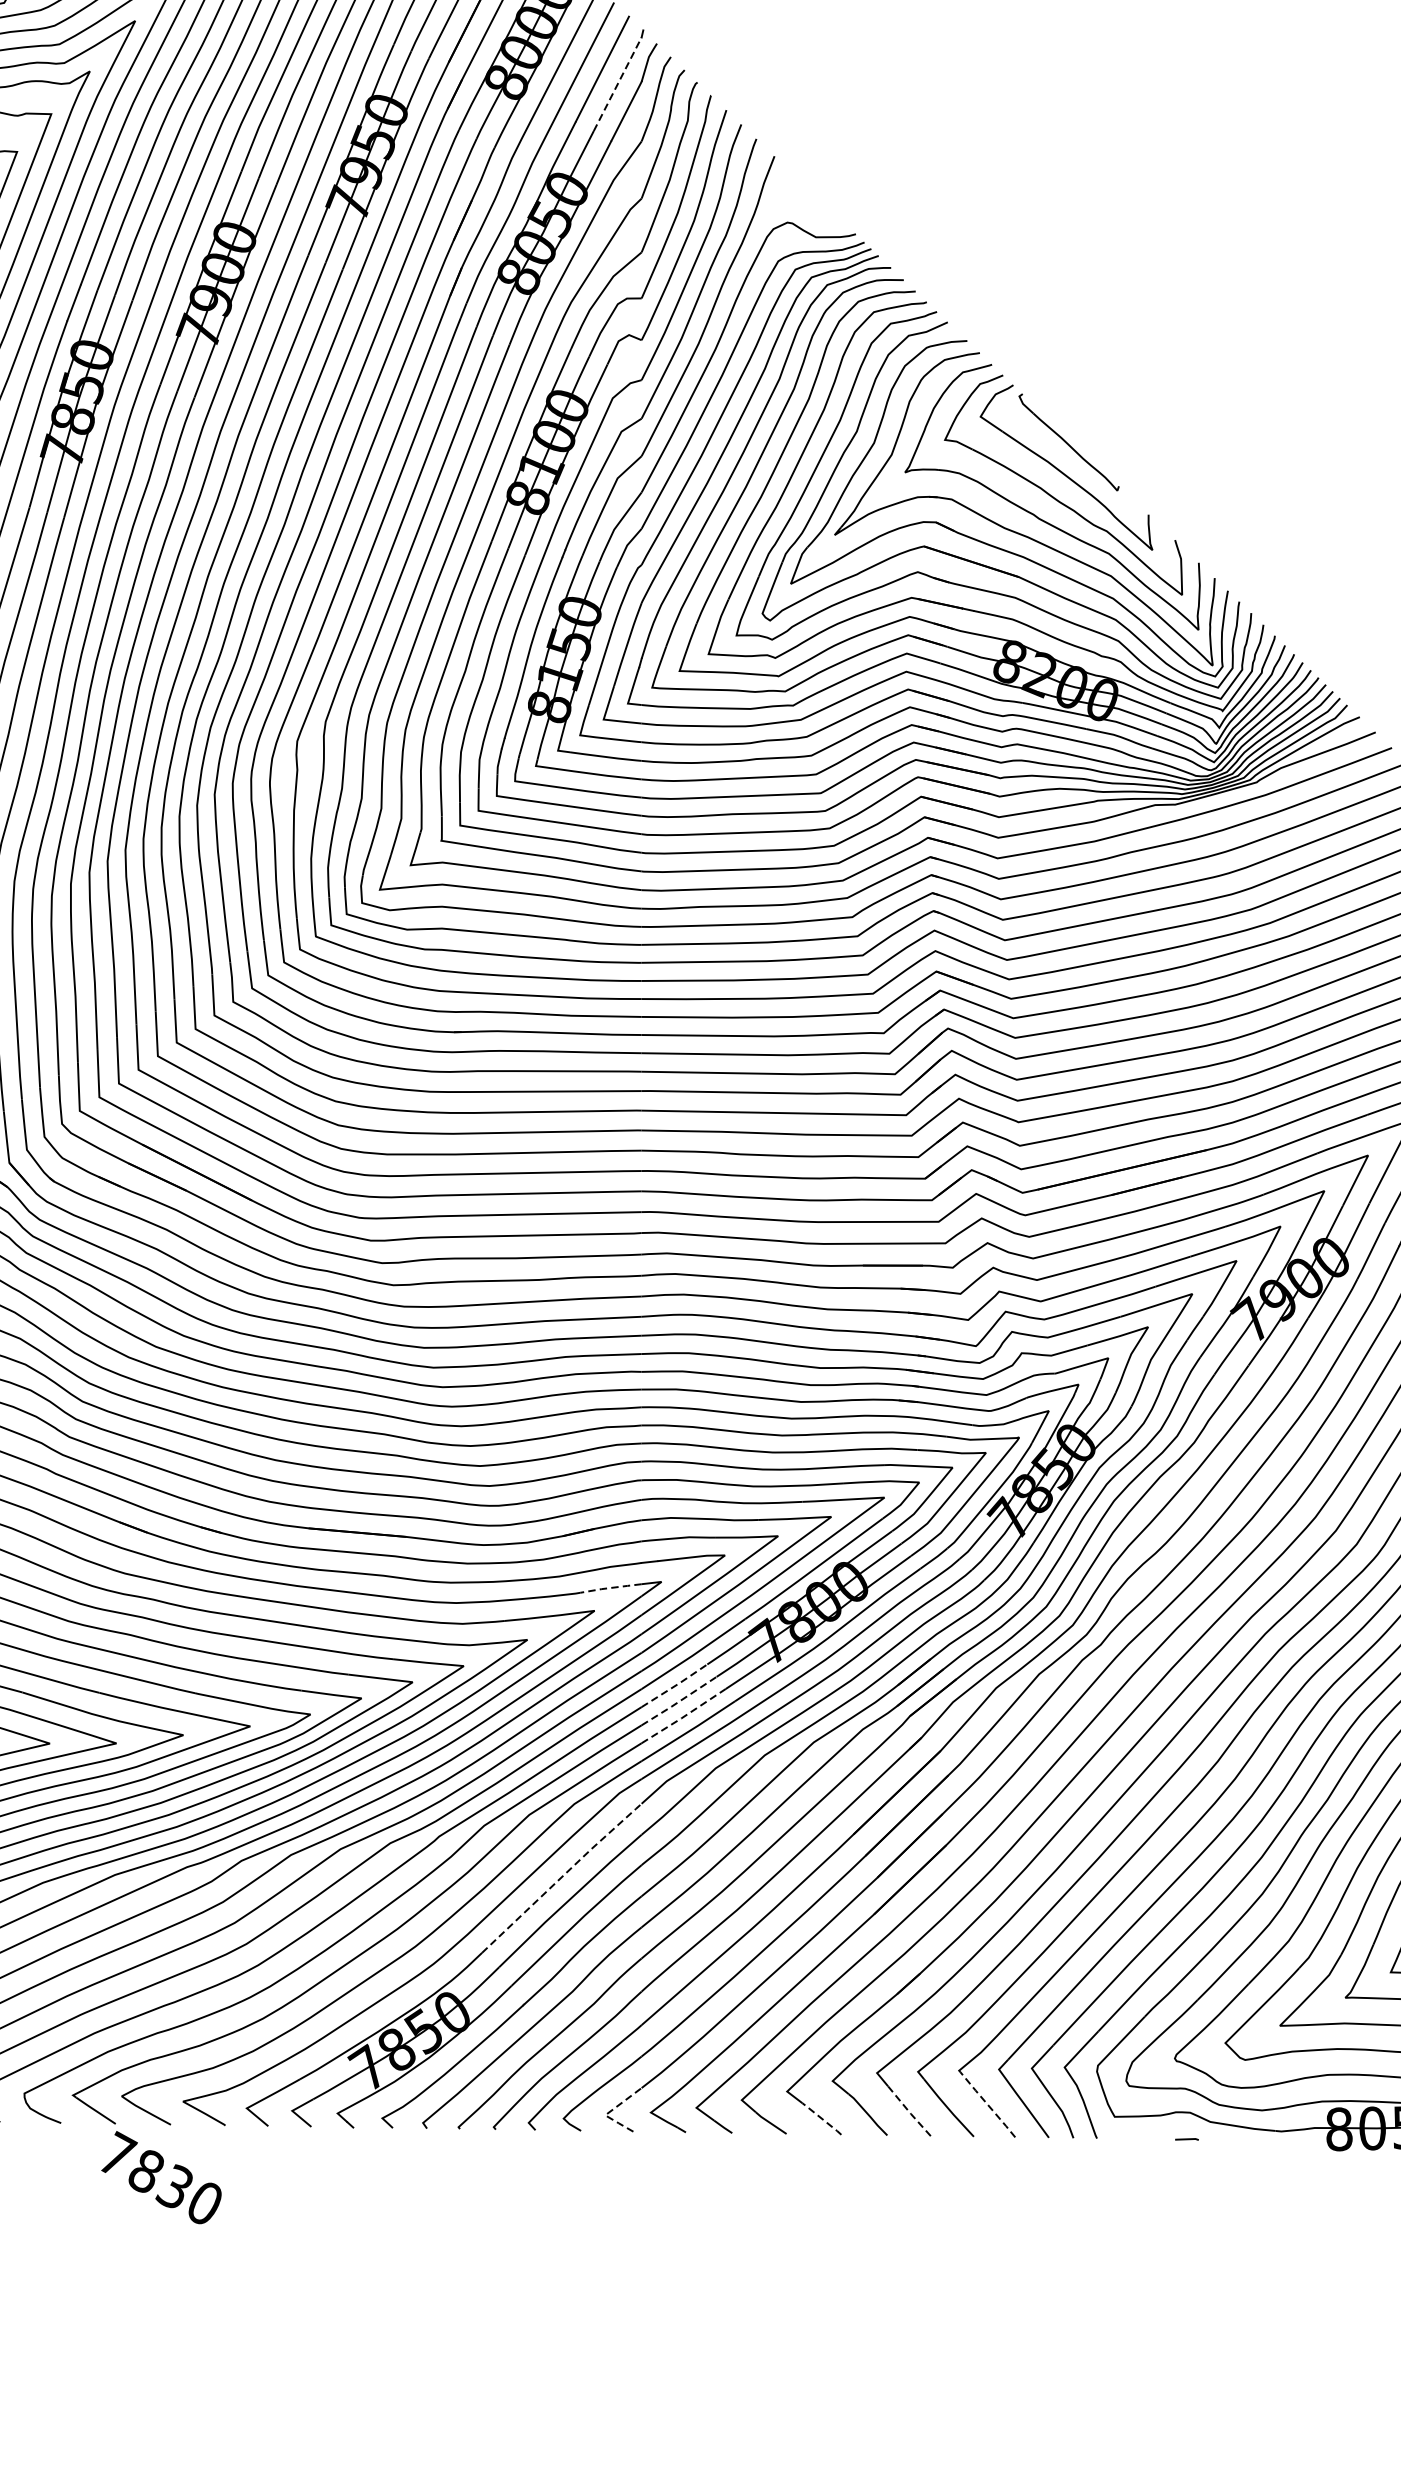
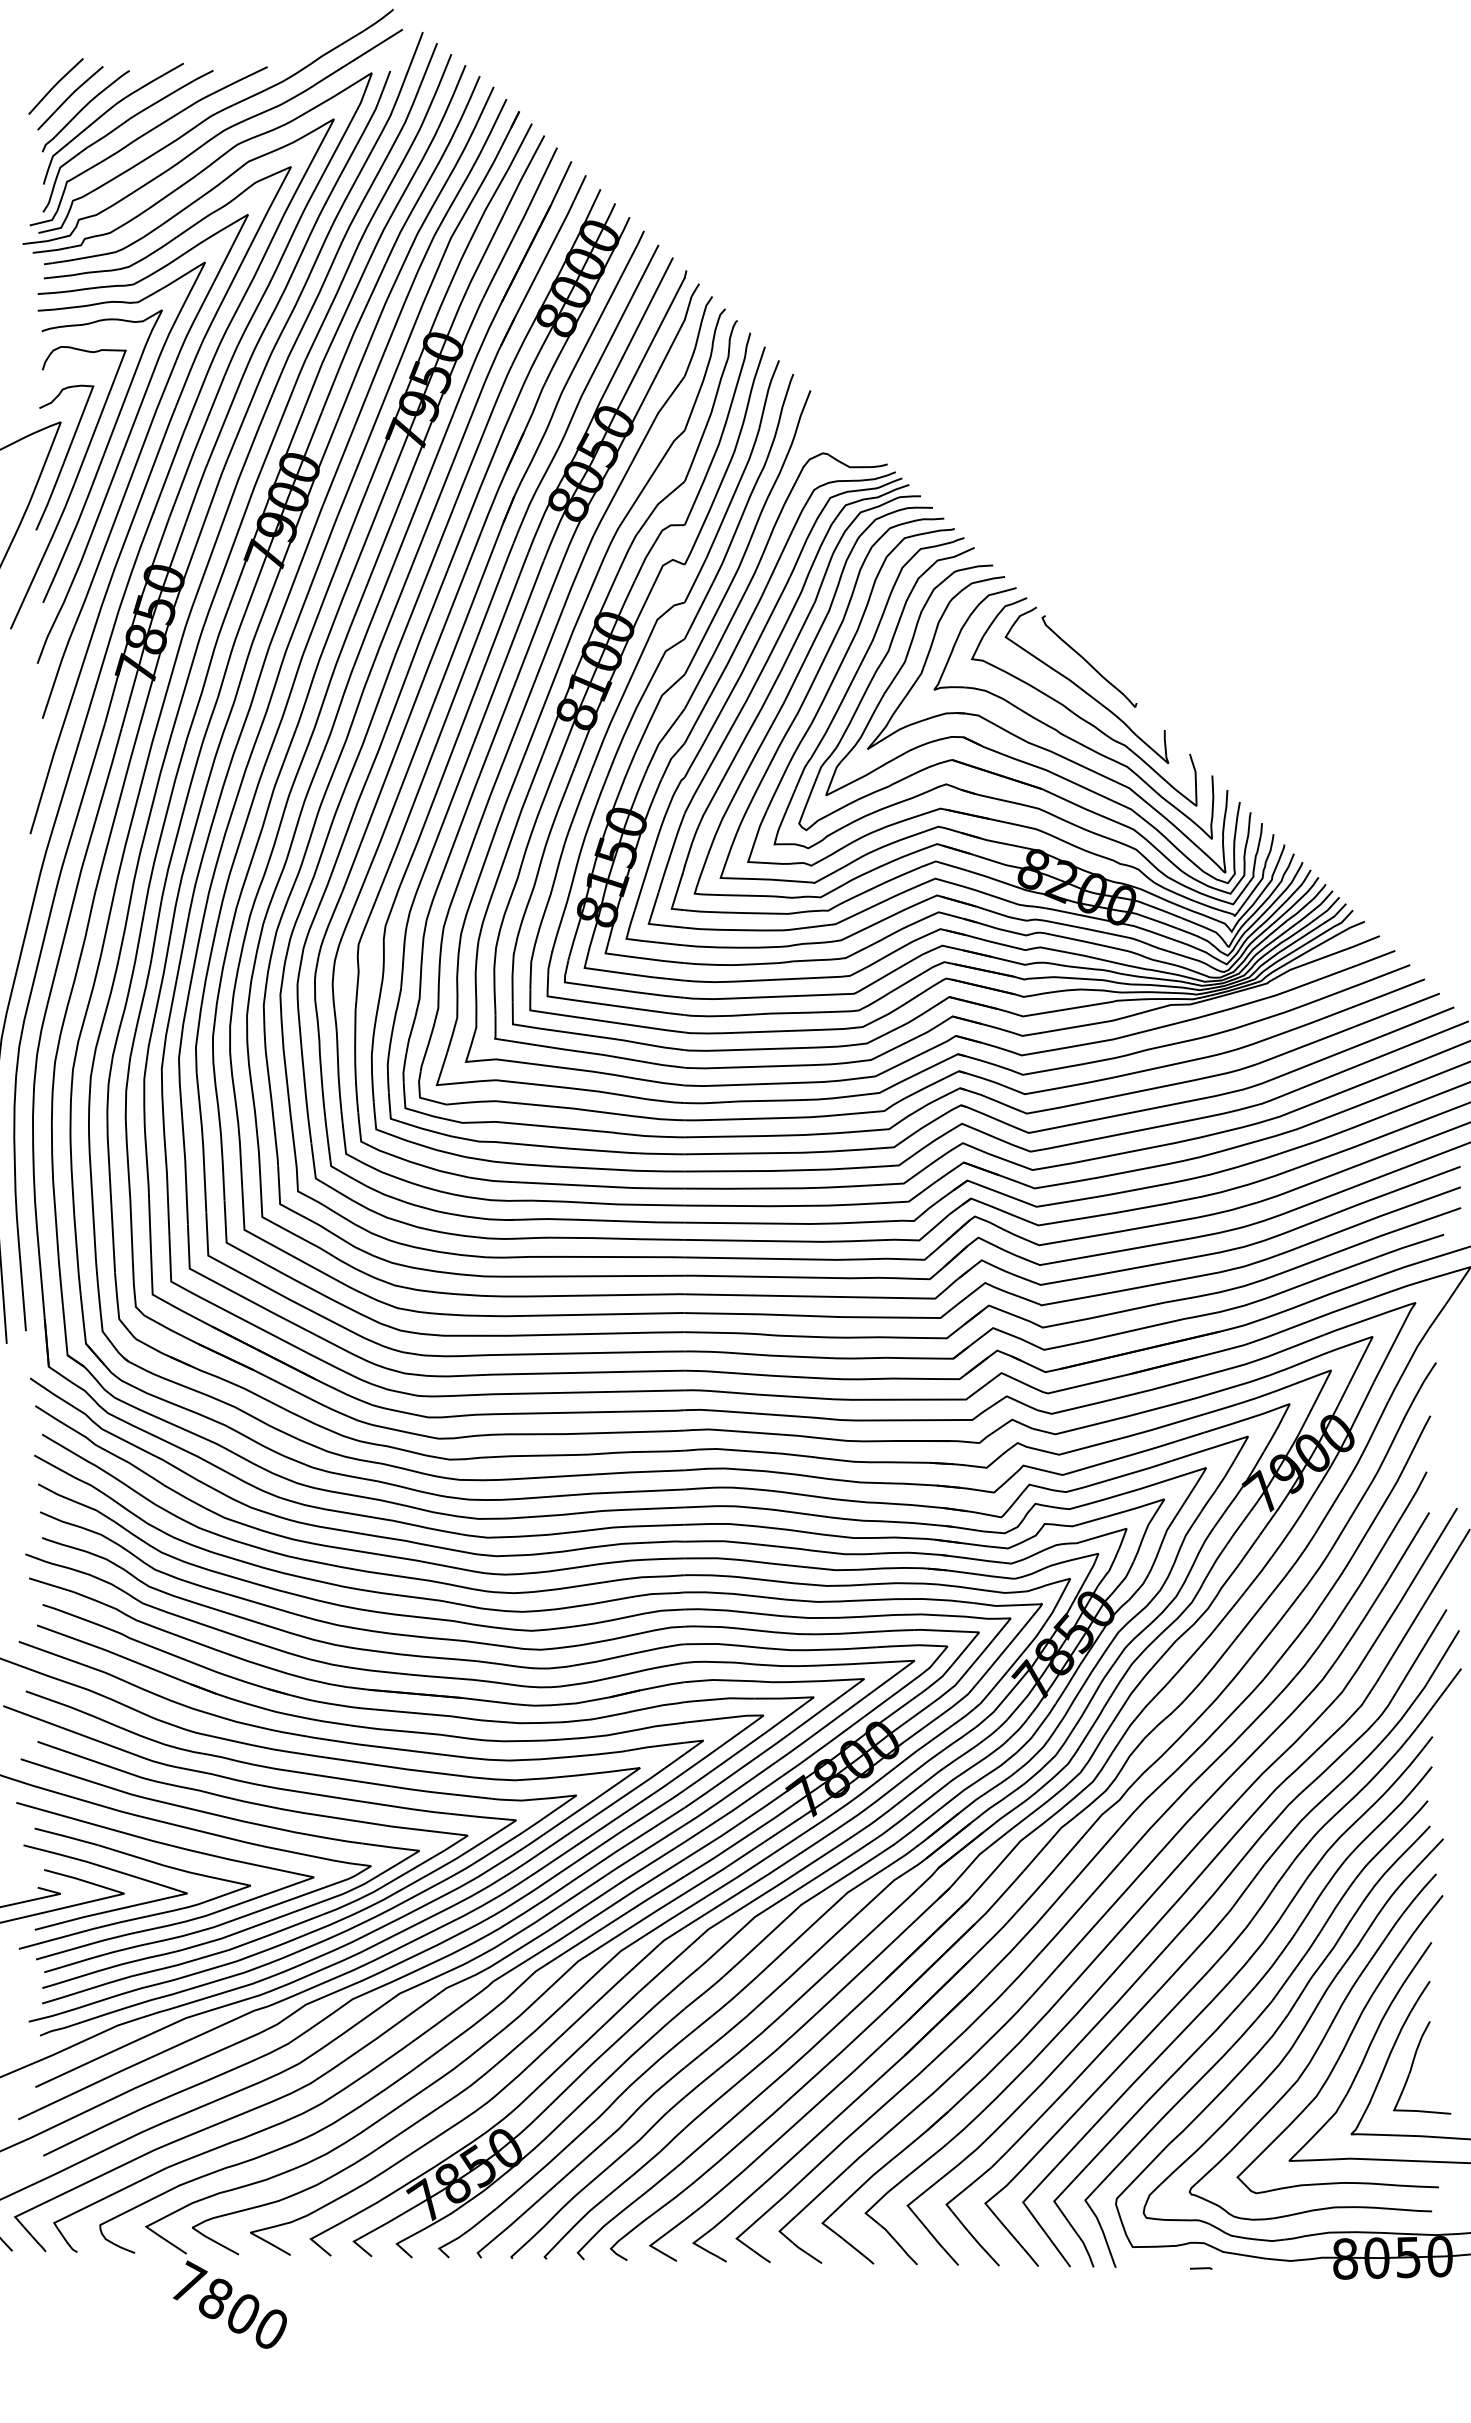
line: (618, 84) -> (662, 322), dashed -> solid
line: (610, 1588) -> (655, 1746), dashed -> solid
line: (675, 1686) -> (716, 1839), dashed -> solid
line: (679, 1701) -> (720, 1853), dashed -> solid
line: (683, 1717) -> (724, 1868), dashed -> solid
line: (563, 1876) -> (610, 2019), dashed -> solid
line: (987, 2104) -> (1012, 2235), dashed -> solid
line: (610, 2111) -> (655, 2242), dashed -> solid
line: (908, 2111) -> (937, 2242), dashed -> solid
line: (821, 2118) -> (855, 2248), dashed -> solid
text: (173, 2185) -> (241, 2312), 7830 -> 7800

